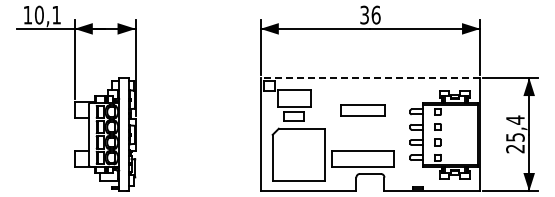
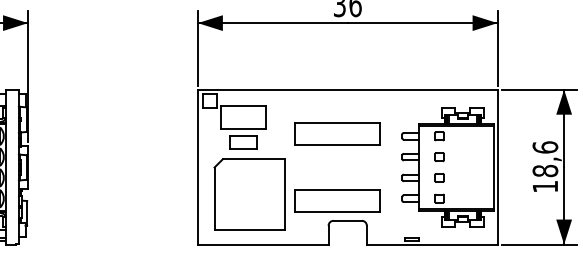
line: (370, 77) -> (347, 89), dashed -> solid
part: (362, 109) -> (336, 132), size x1.43
text: (515, 134) -> (545, 167), 25,4 -> 18,6

